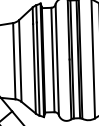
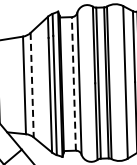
line: (52, 59) -> (73, 83), solid -> dashed
line: (20, 61) -> (32, 85), solid -> dashed

